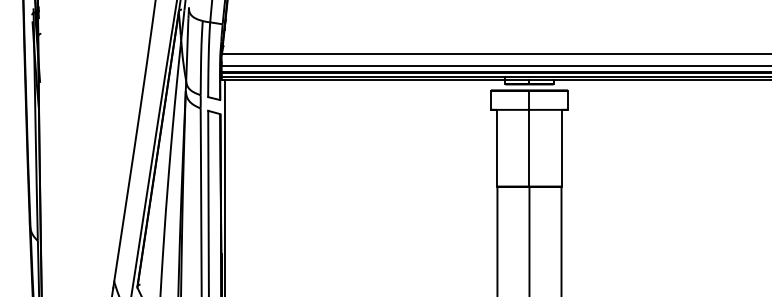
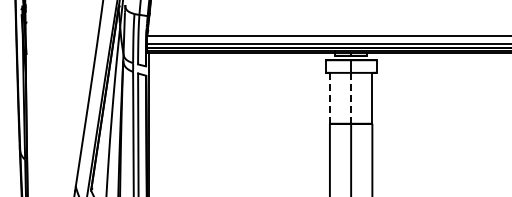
line: (496, 146) -> (329, 97), solid -> dashed
line: (530, 148) -> (351, 98), solid -> dashed

